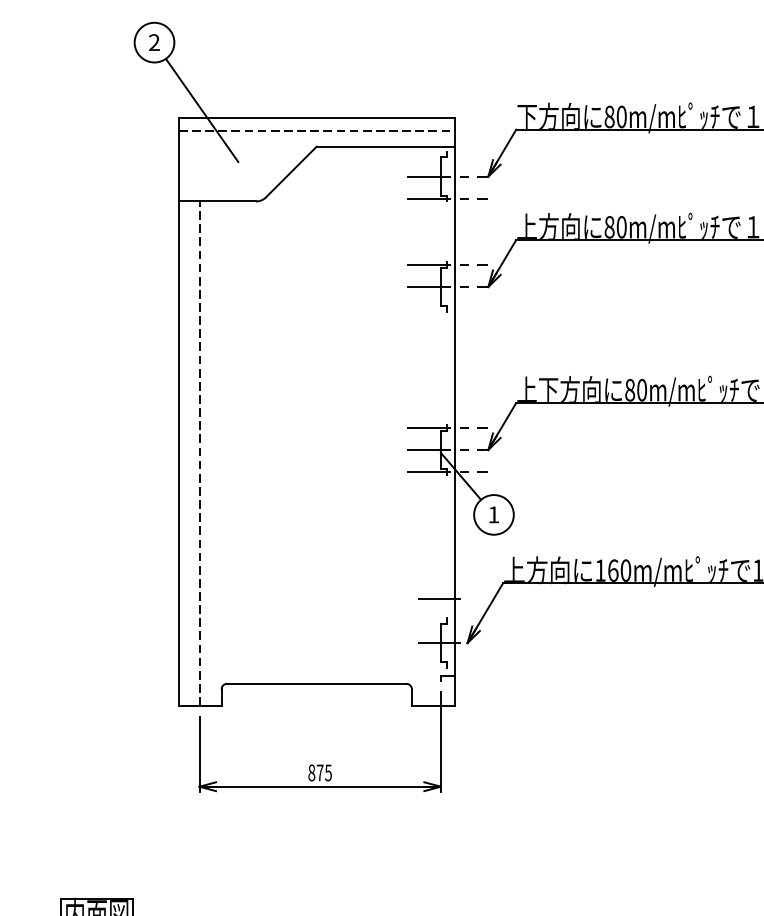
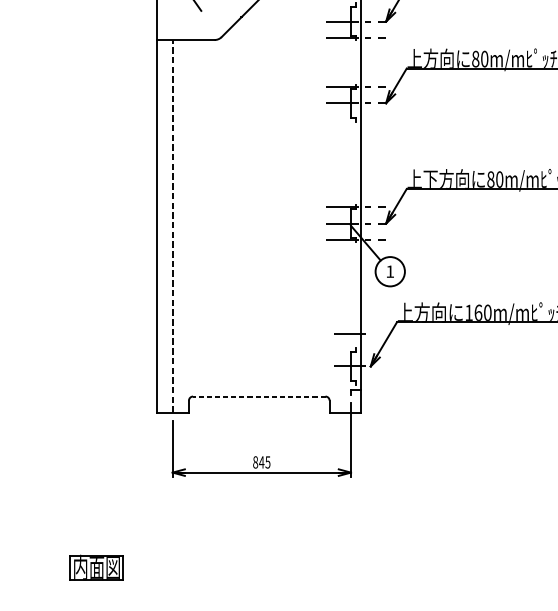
line: (316, 683) -> (259, 396), solid -> dashed
text: (319, 772) -> (261, 462), 875 -> 845

